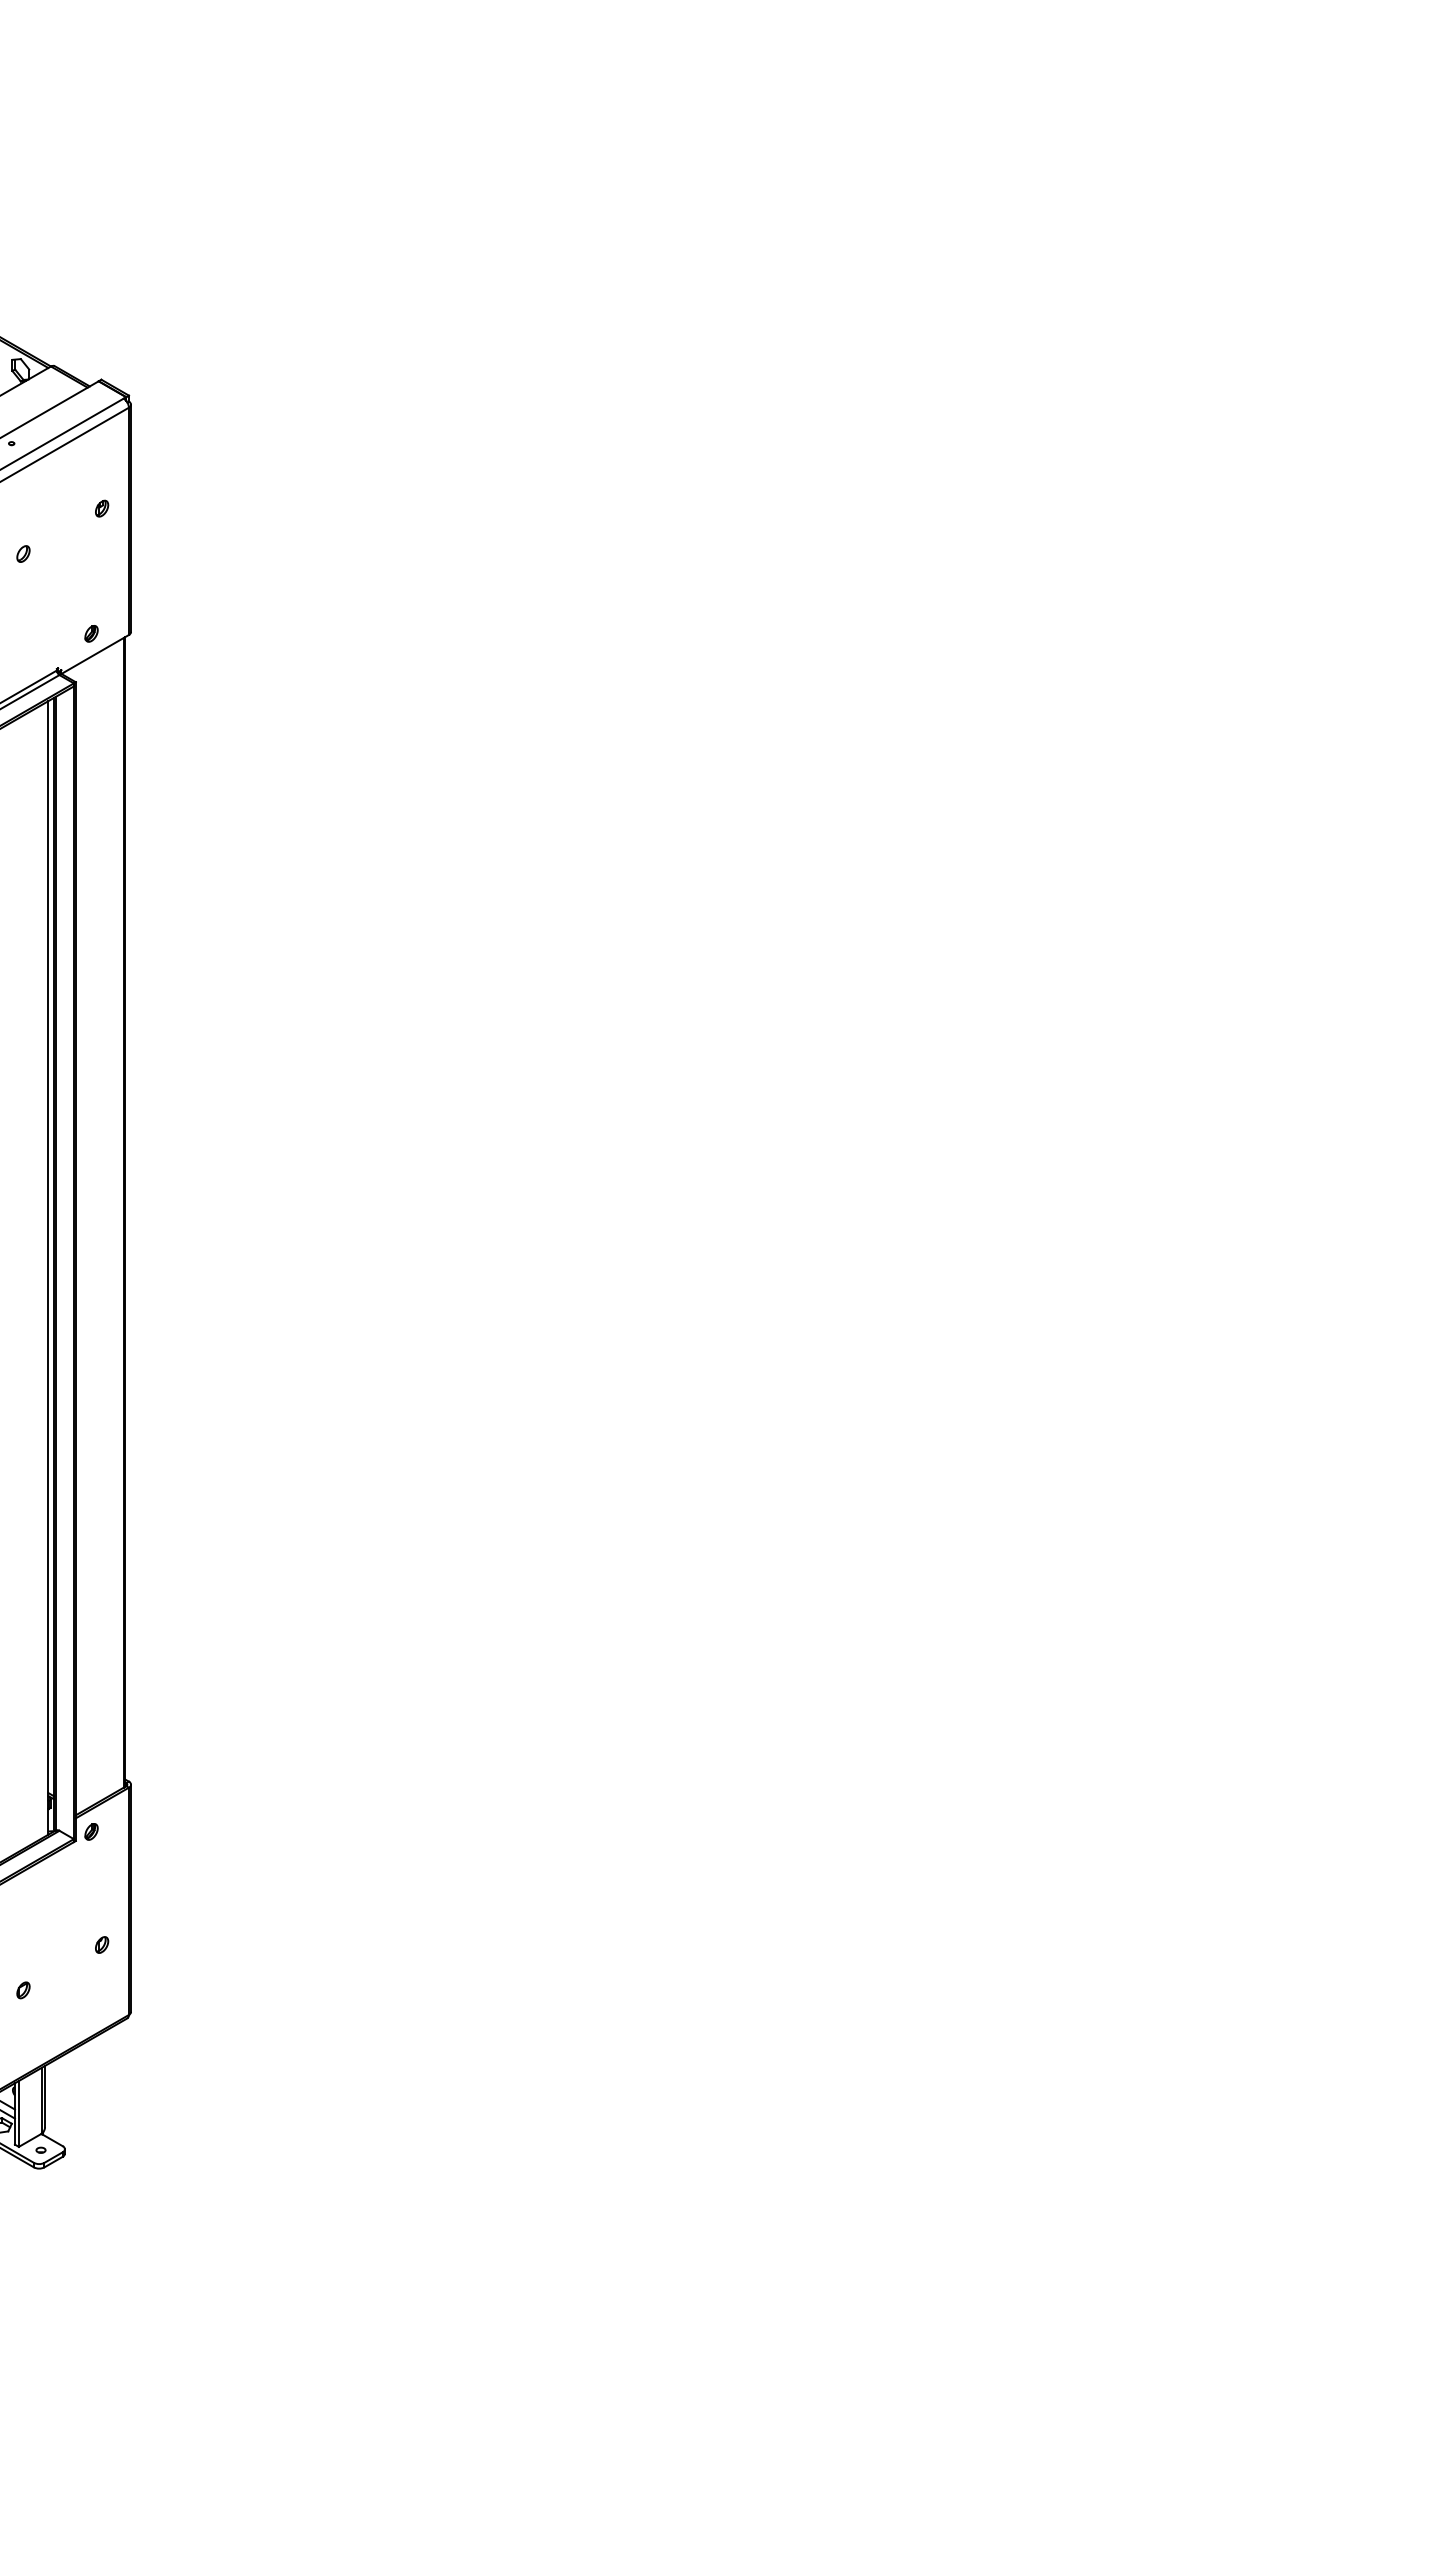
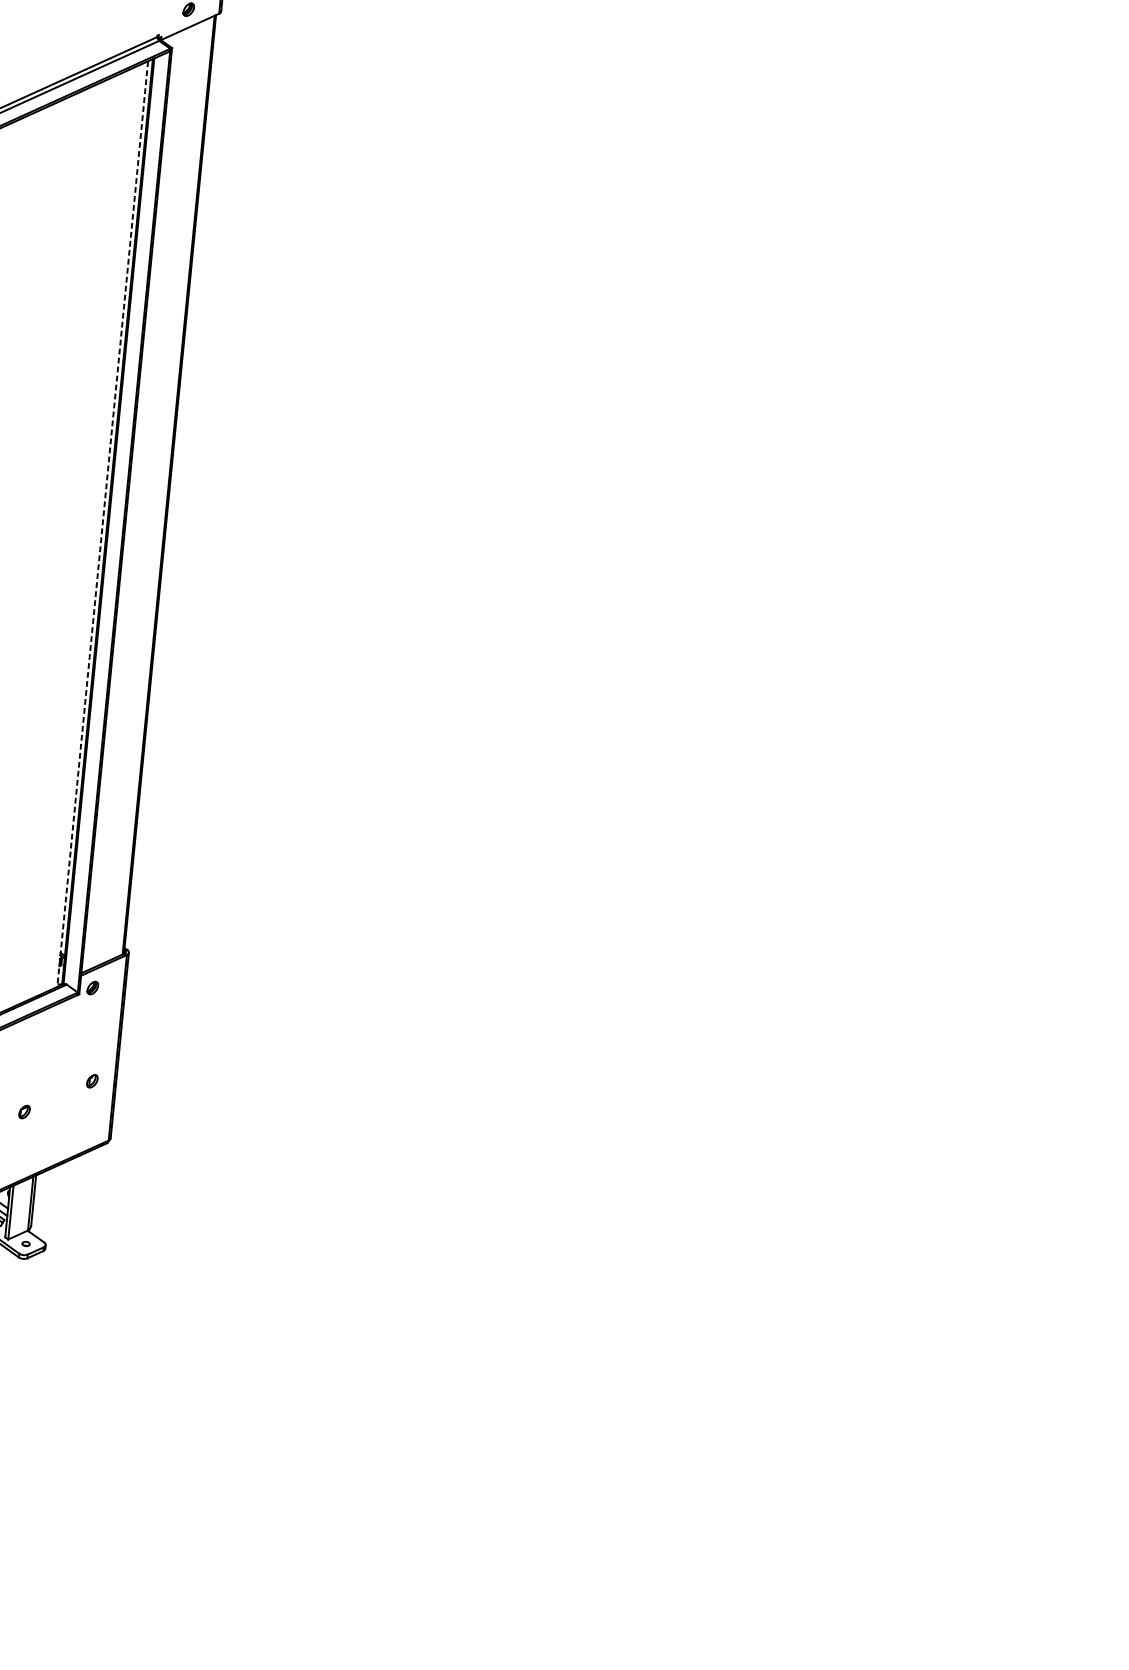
line: (48, 1267) -> (102, 523), solid -> dashed

